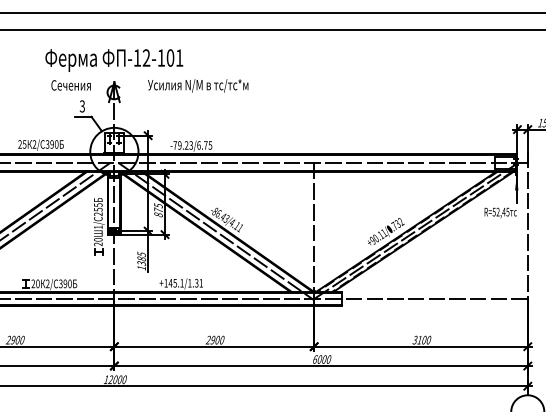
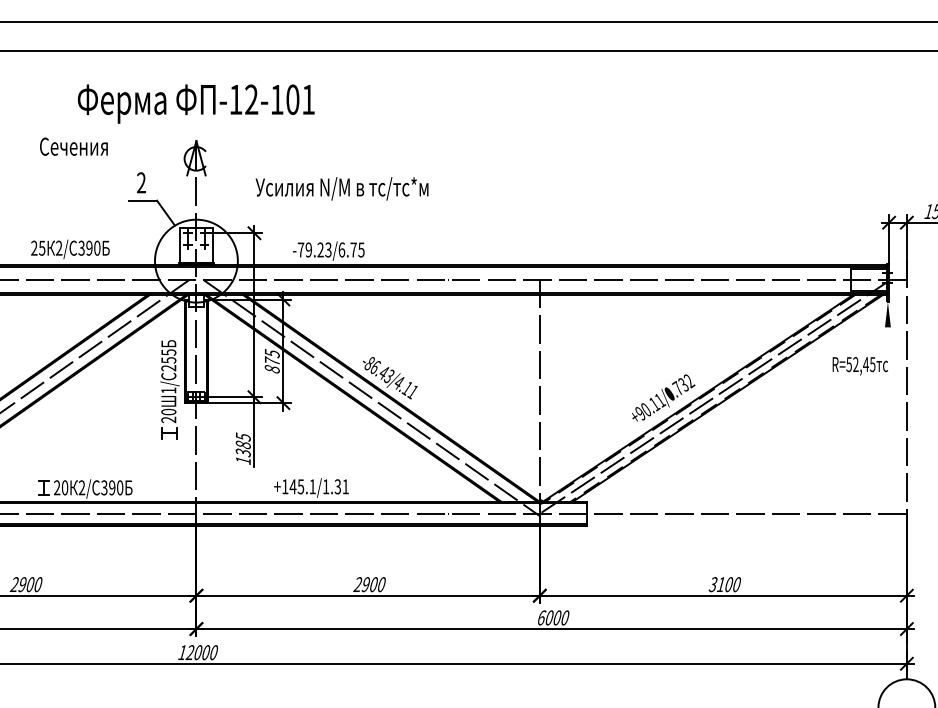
text: (70, 85) -> (72, 146), moved
text: (198, 85) -> (342, 188), moved
text: (81, 106) -> (139, 182), 3 -> 2
line: (516, 188) -> (887, 323), removed

